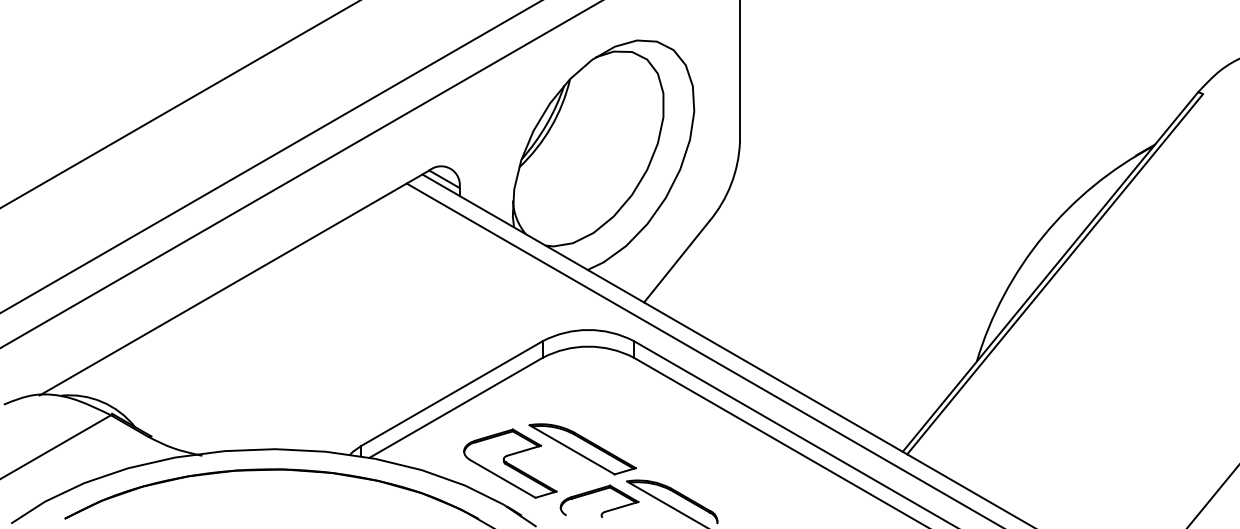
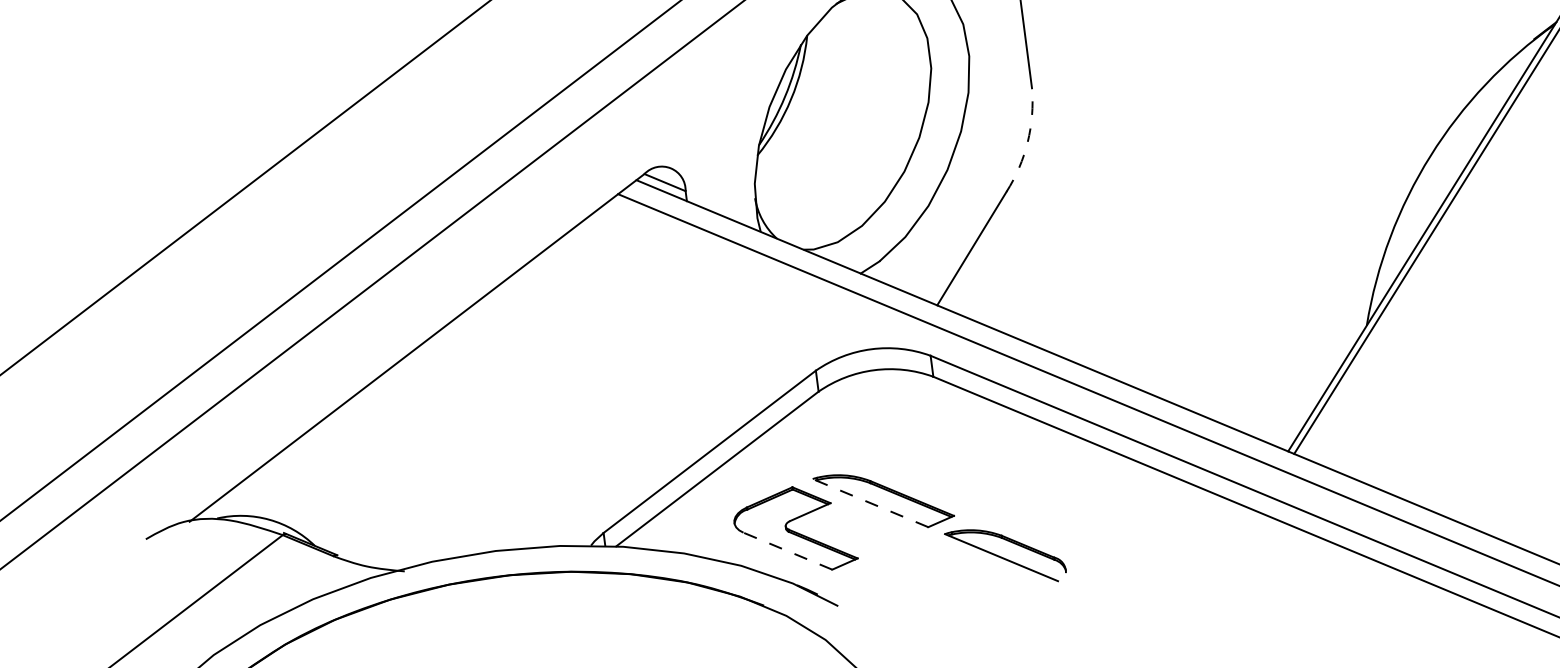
arc: (731, 184) -> (1028, 142), solid -> dashed
line: (571, 449) -> (869, 502), solid -> dashed
line: (502, 478) -> (787, 550), solid -> dashed
part: (597, 492) -> (909, 552), removed

